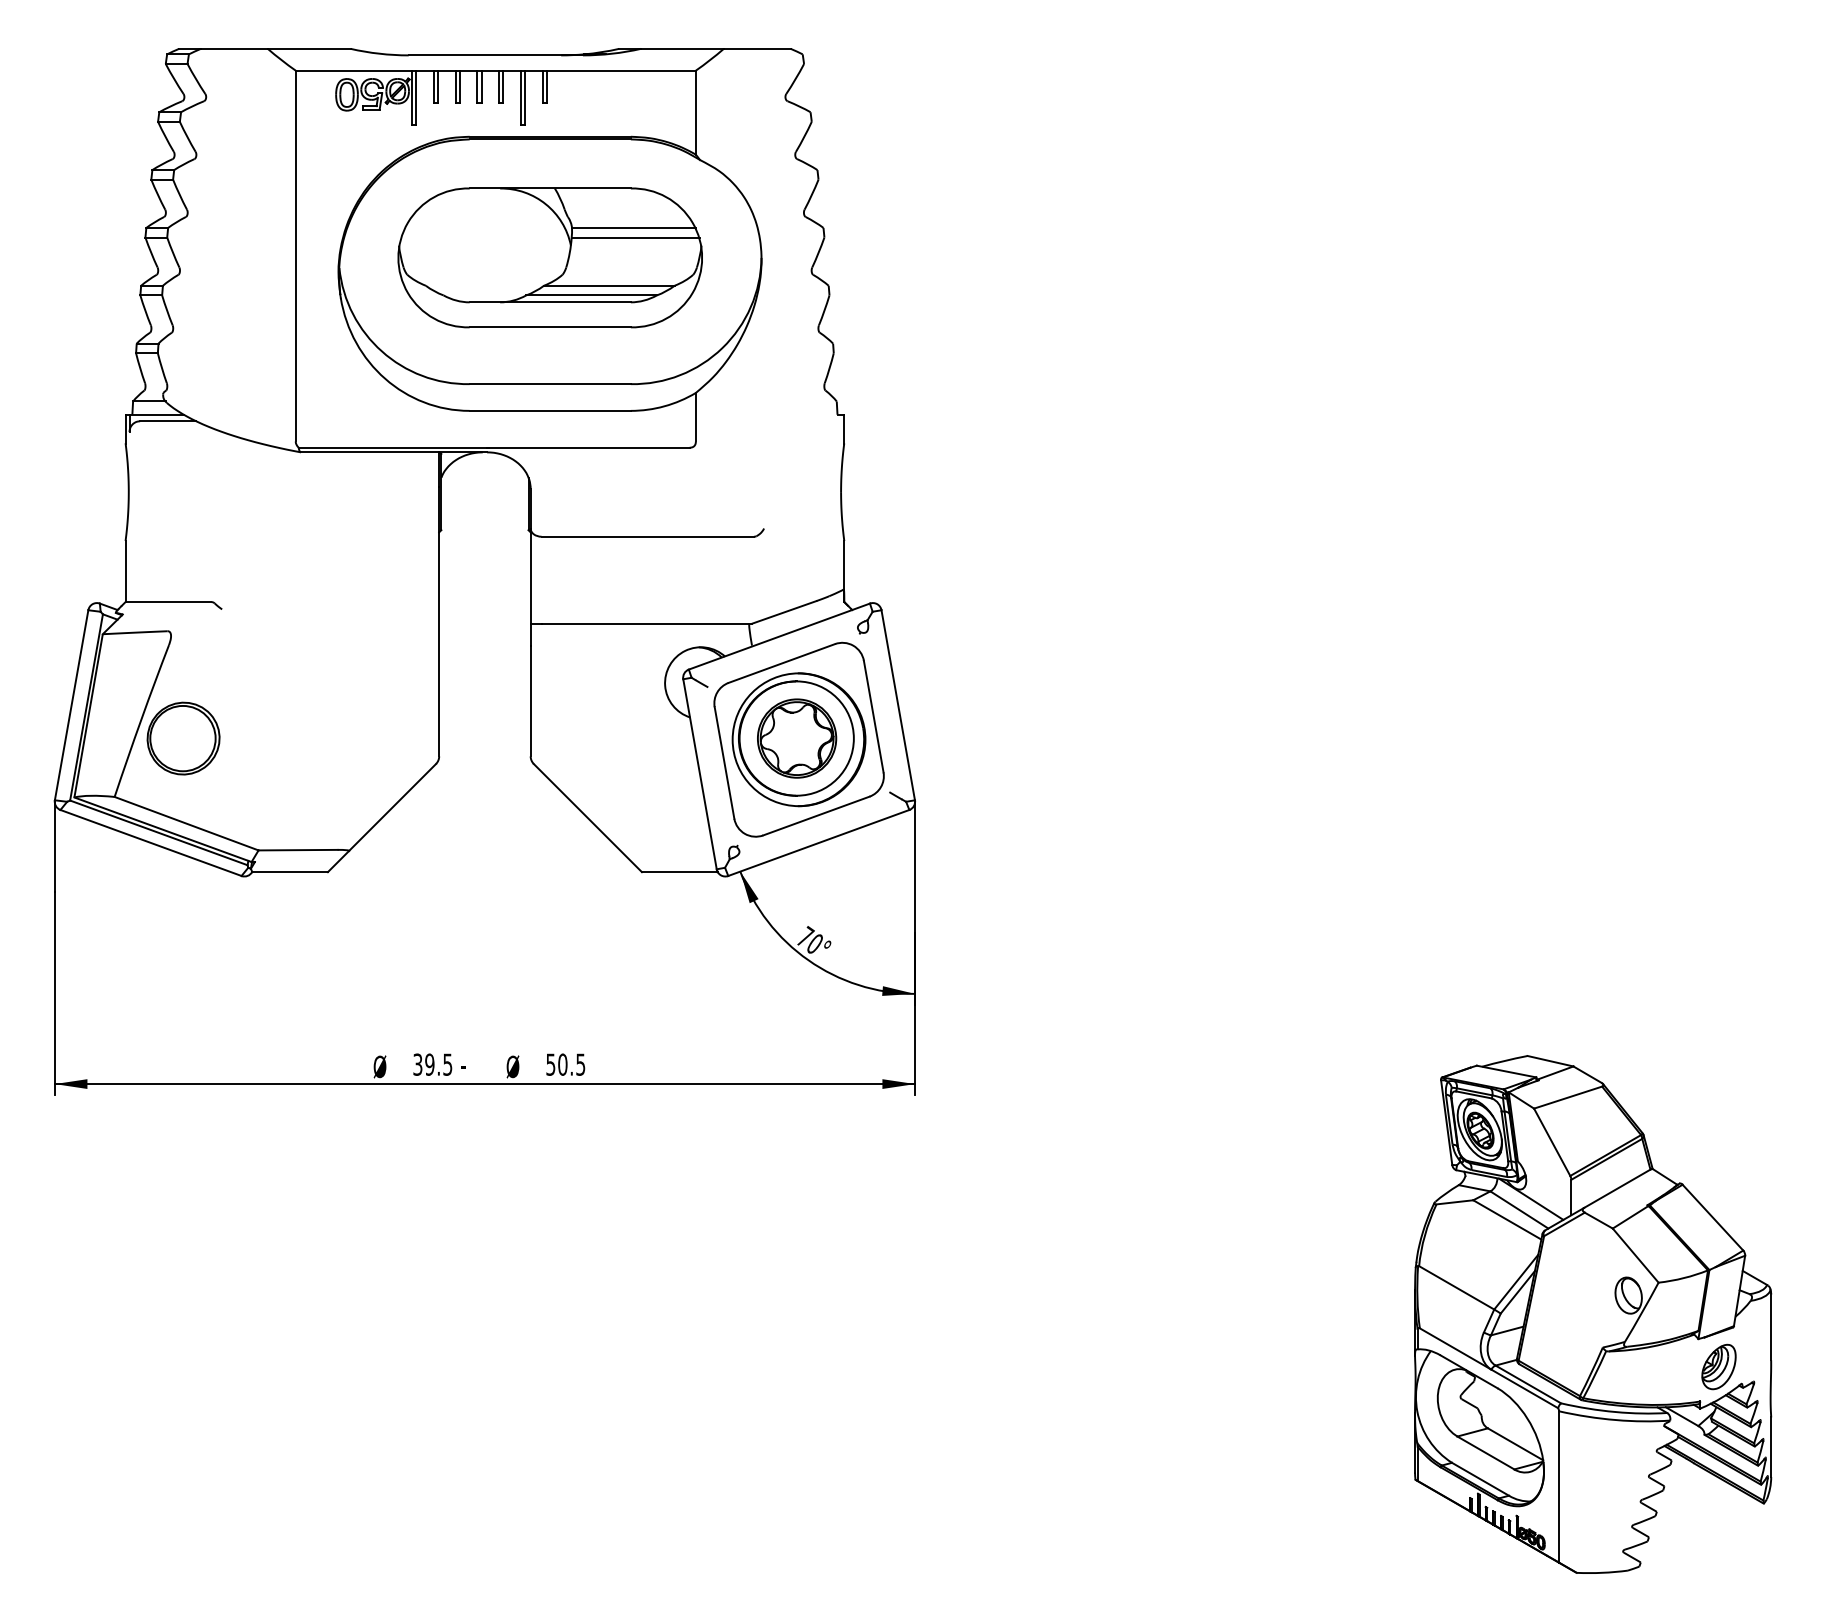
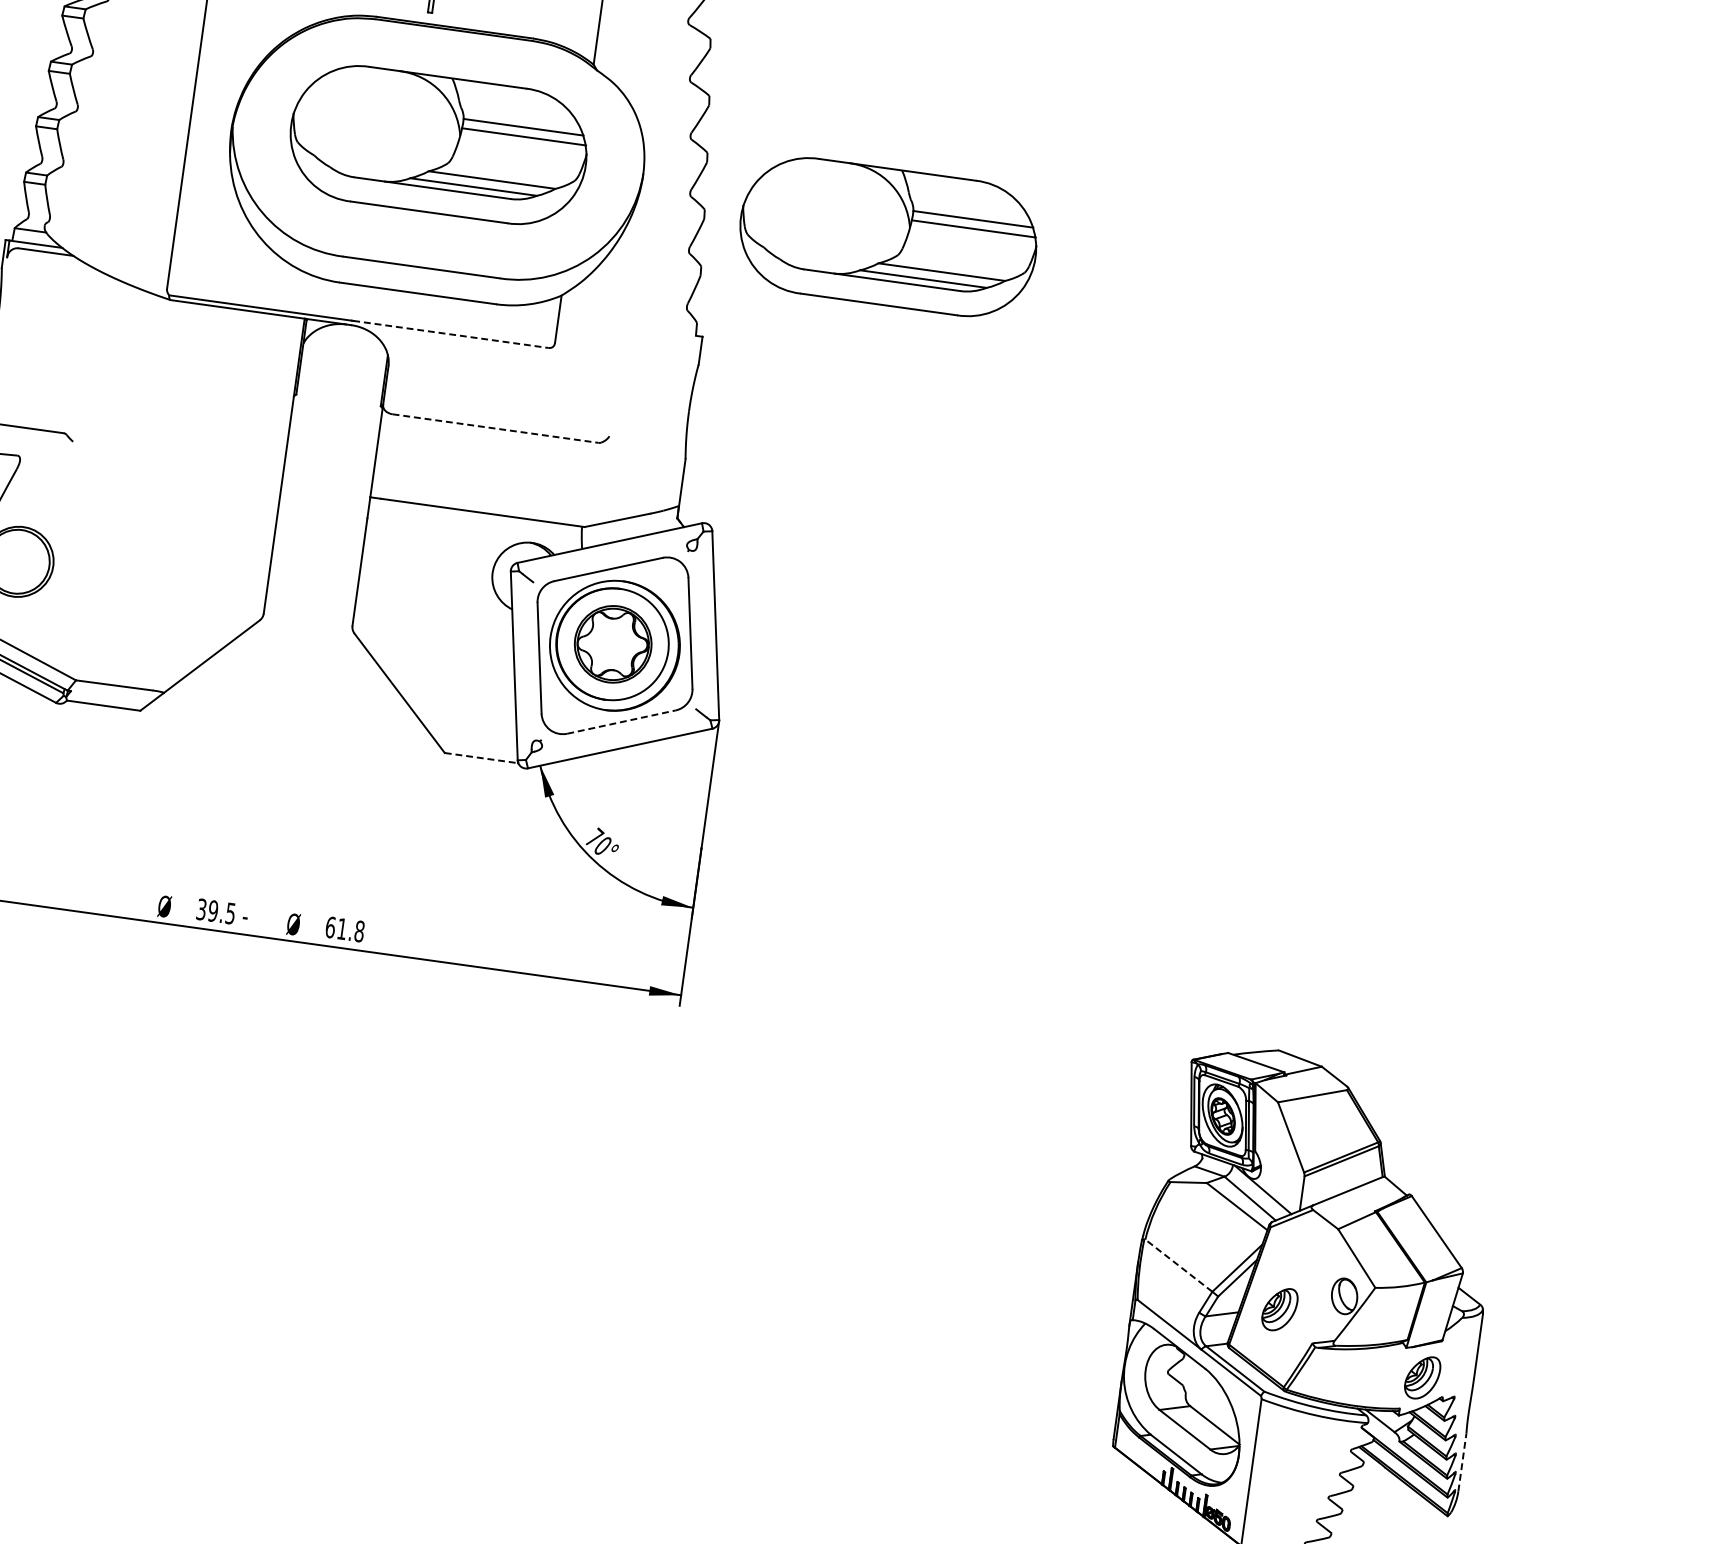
part: (1017, 287) -> (887, 236), added
line: (589, 447) -> (451, 334), solid -> dashed
line: (648, 536) -> (496, 428), solid -> dashed
line: (816, 816) -> (621, 722), solid -> dashed
line: (679, 872) -> (481, 758), solid -> dashed
text: (565, 1064) -> (344, 929), 50.5 -> 61.8
line: (1456, 1287) -> (1178, 1265), solid -> dashed
part: (1564, 1317) -> (1279, 1308), added
line: (1771, 1447) -> (1462, 1462), solid -> dashed

